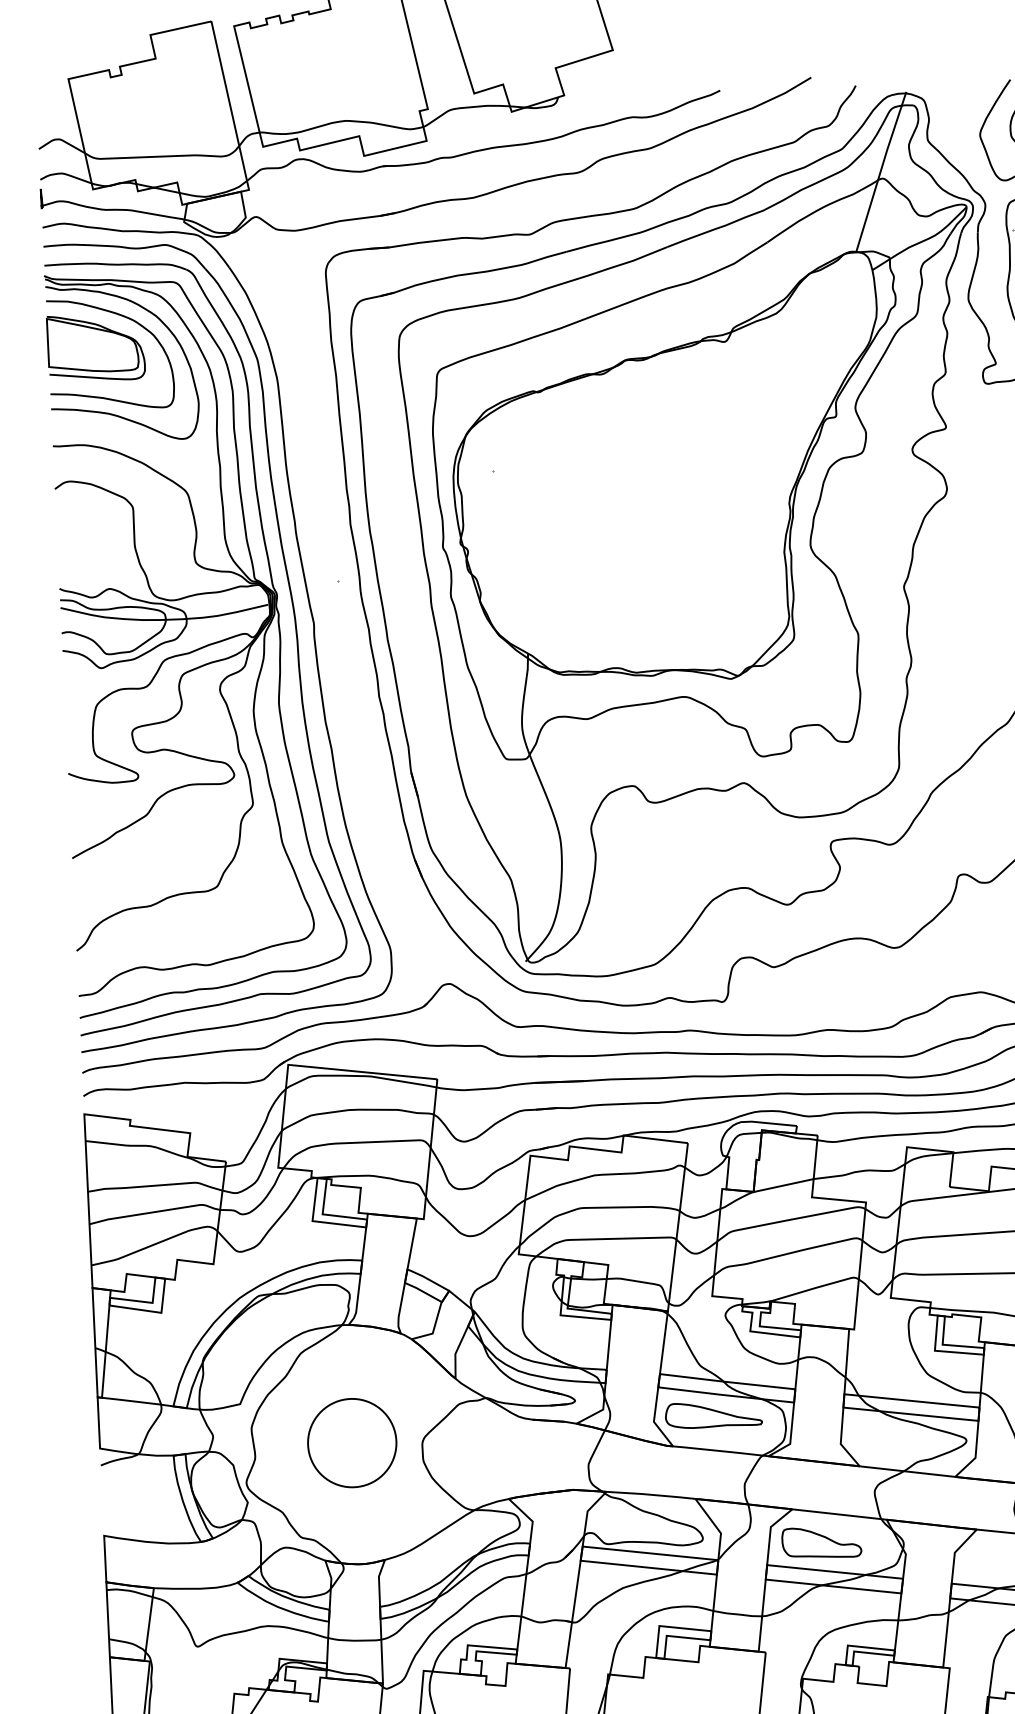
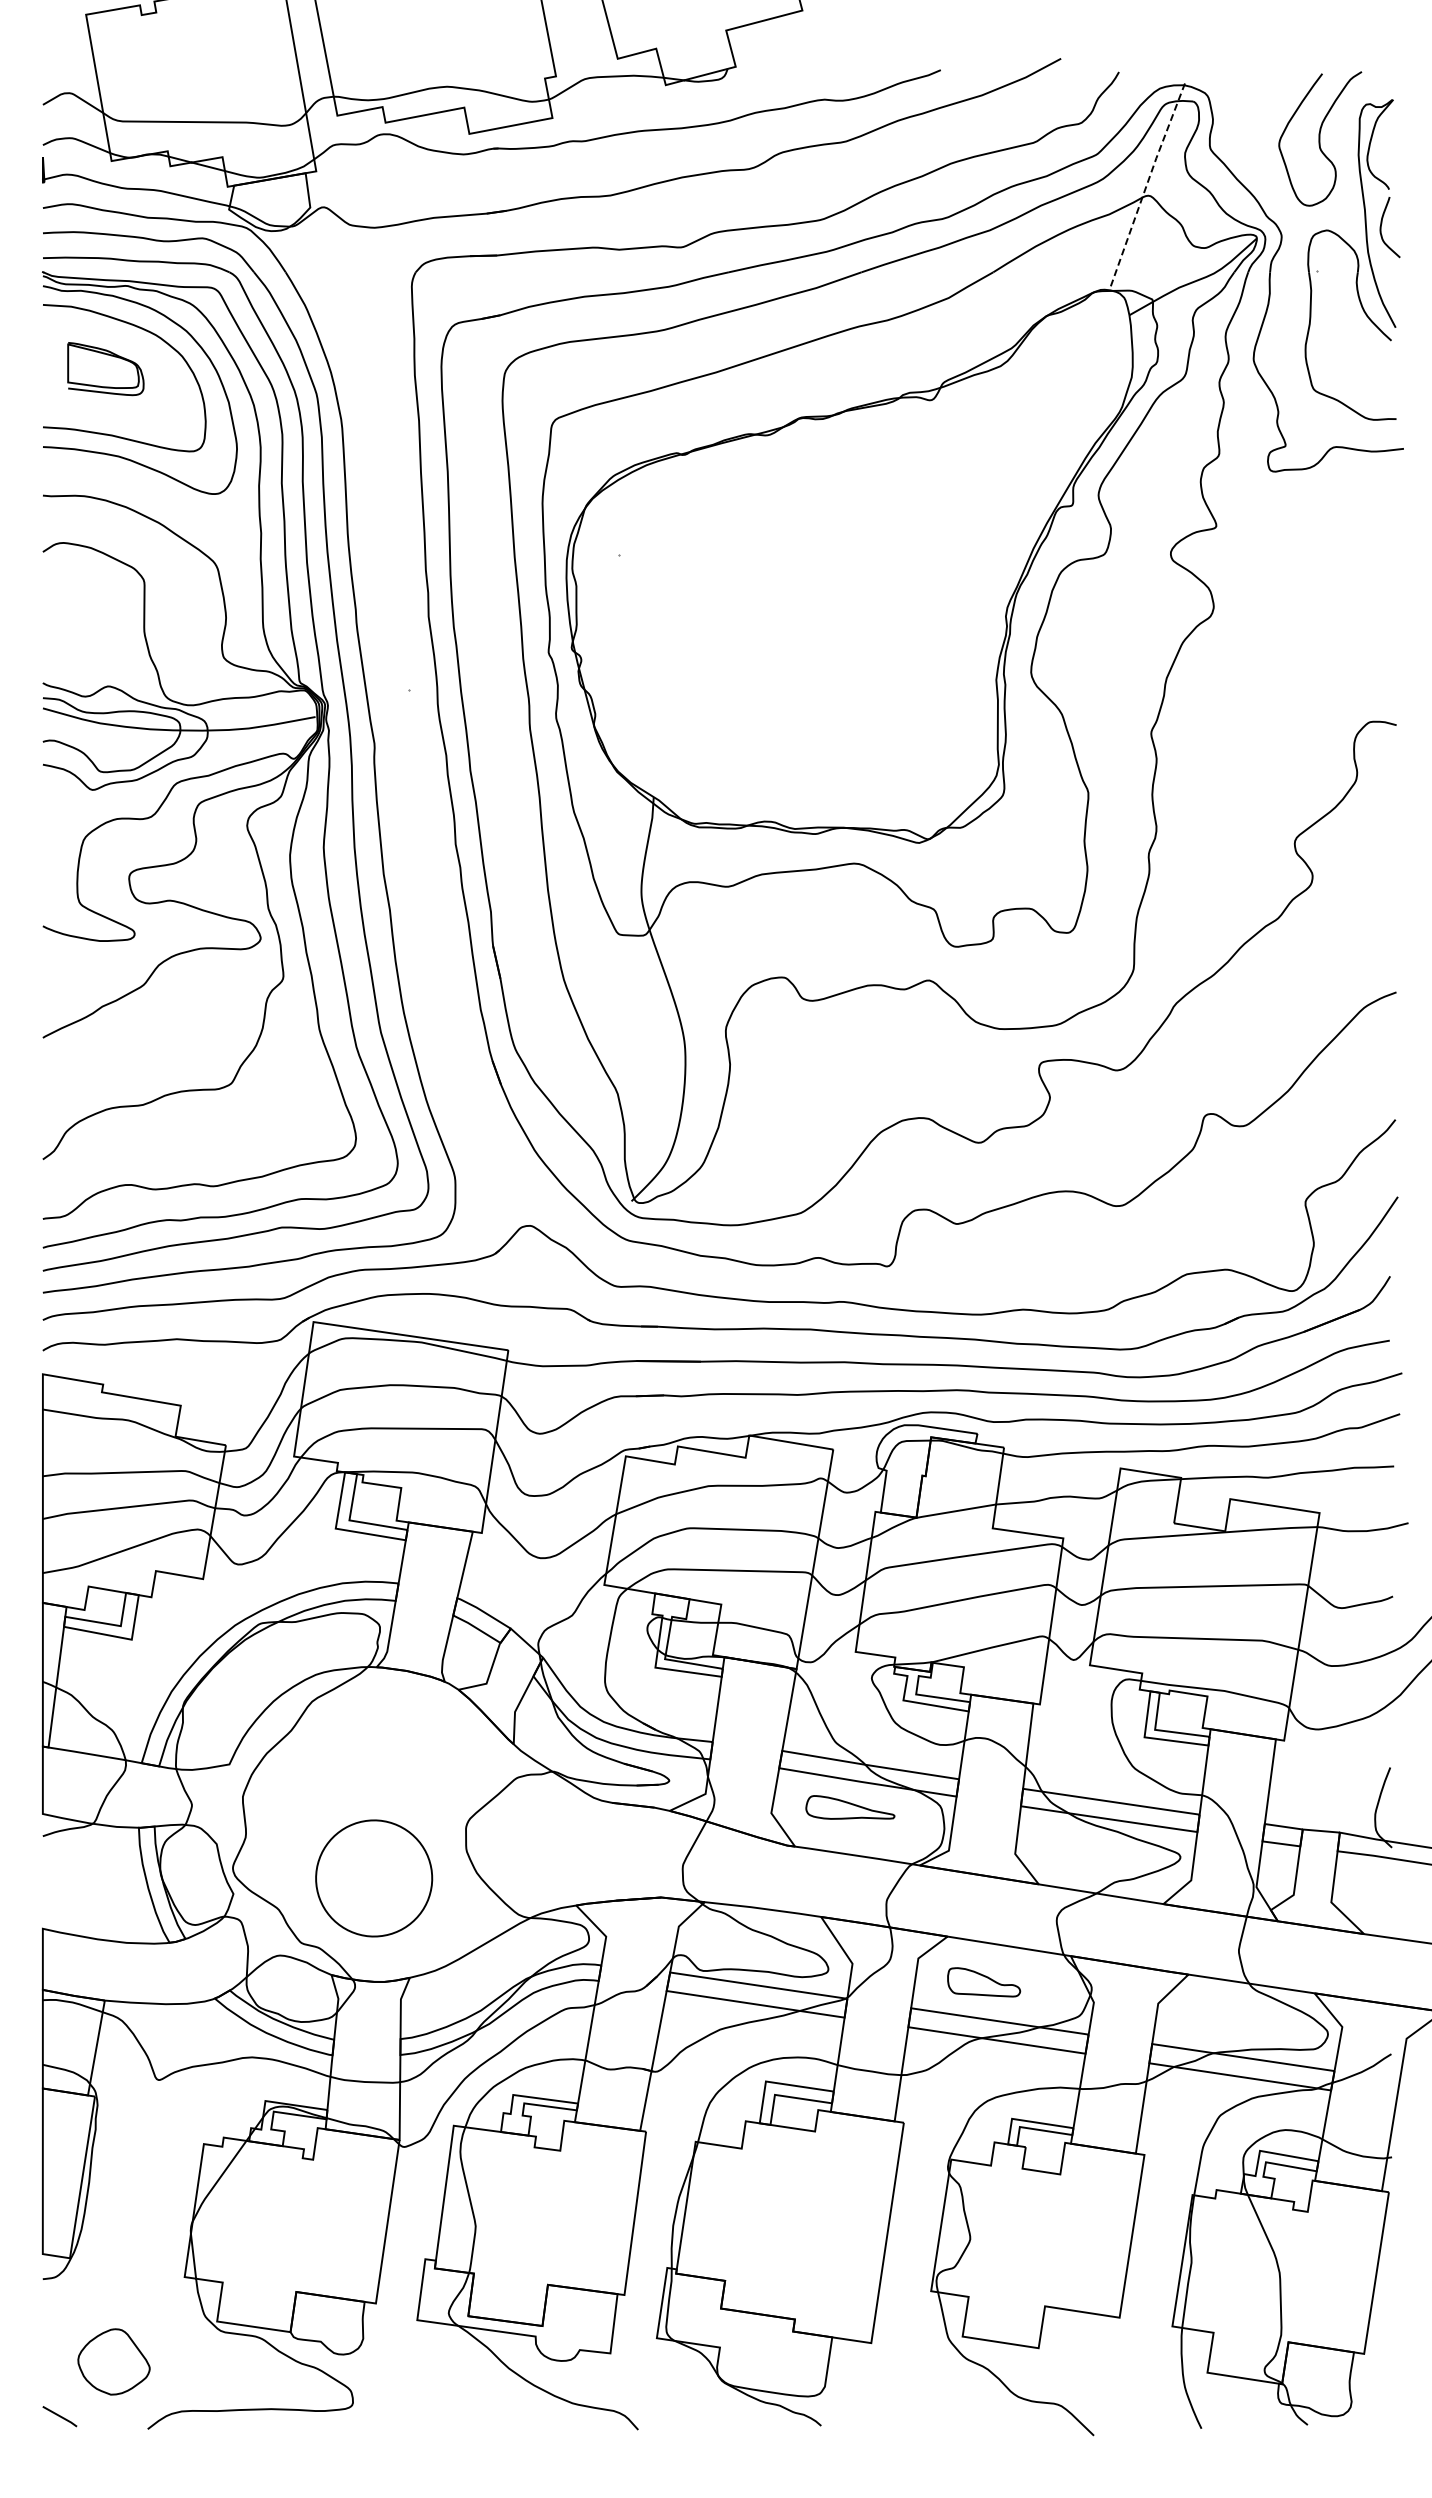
line: (880, 171) -> (1146, 186), solid -> dashed
part: (95, 347) -> (105, 368), size x0.6
part: (713, 1414) -> (850, 1807), size x0.7
part: (352, 1443) -> (374, 1878), moved
part: (821, 1542) -> (983, 1982), size x0.7

